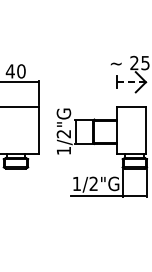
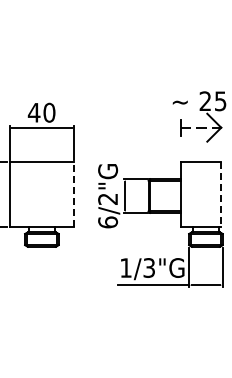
line: (39, 129) -> (74, 193), solid -> dashed
line: (146, 130) -> (221, 194), solid -> dashed
text: (64, 150) -> (108, 222), 1/2"G -> 6/2"G
text: (93, 183) -> (148, 267), 1/2"G -> 1/3"G

